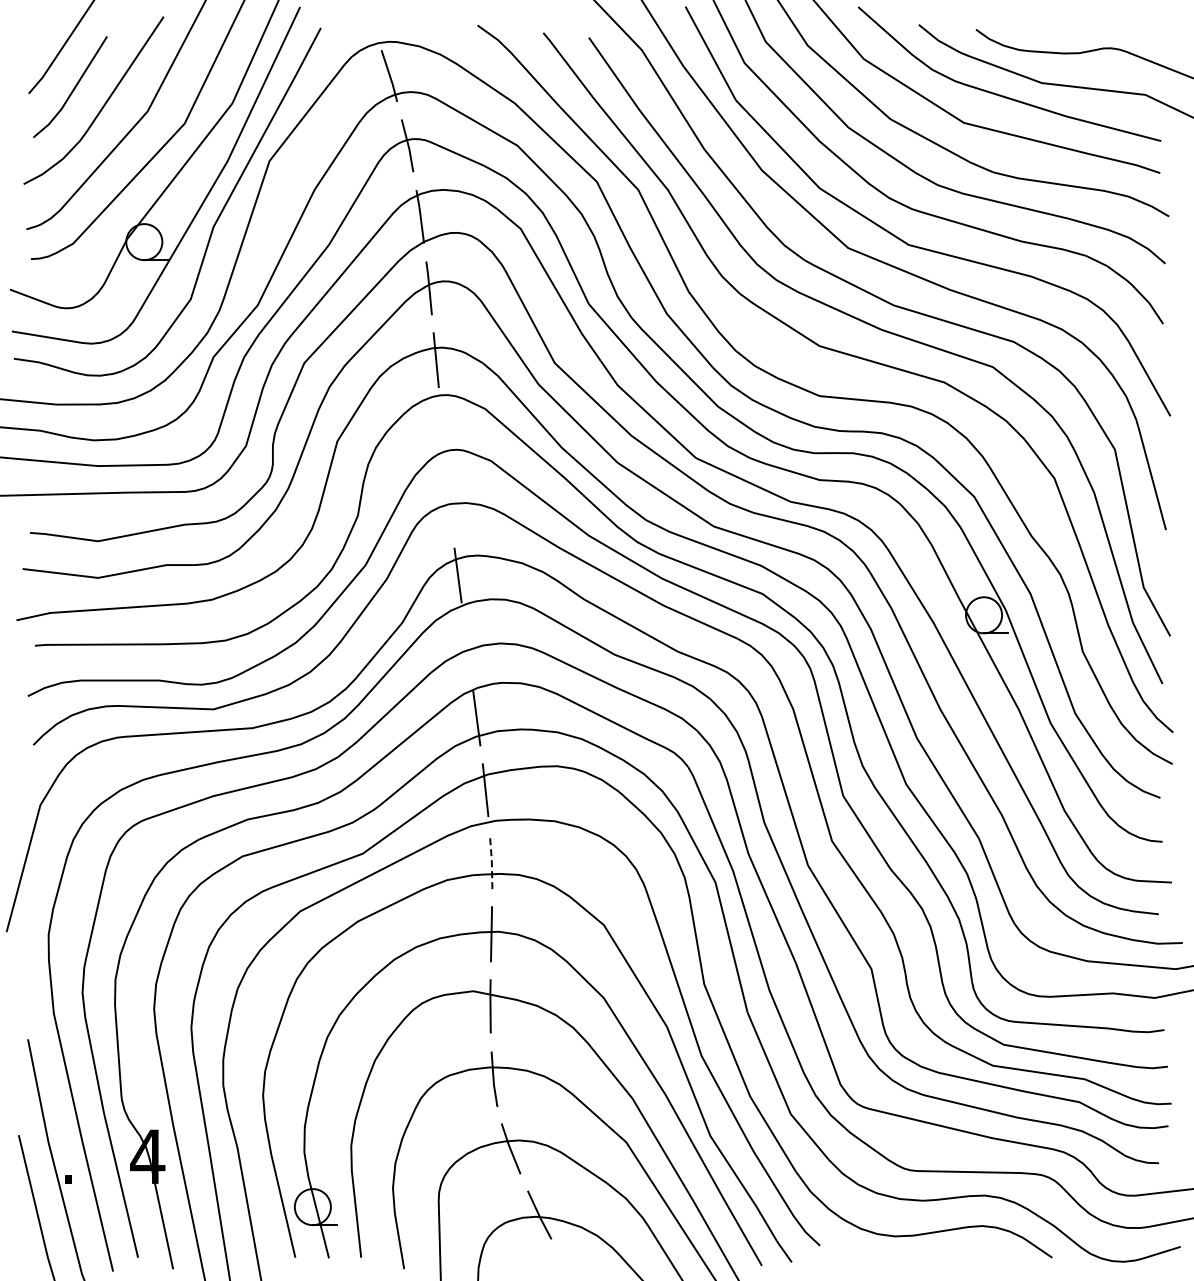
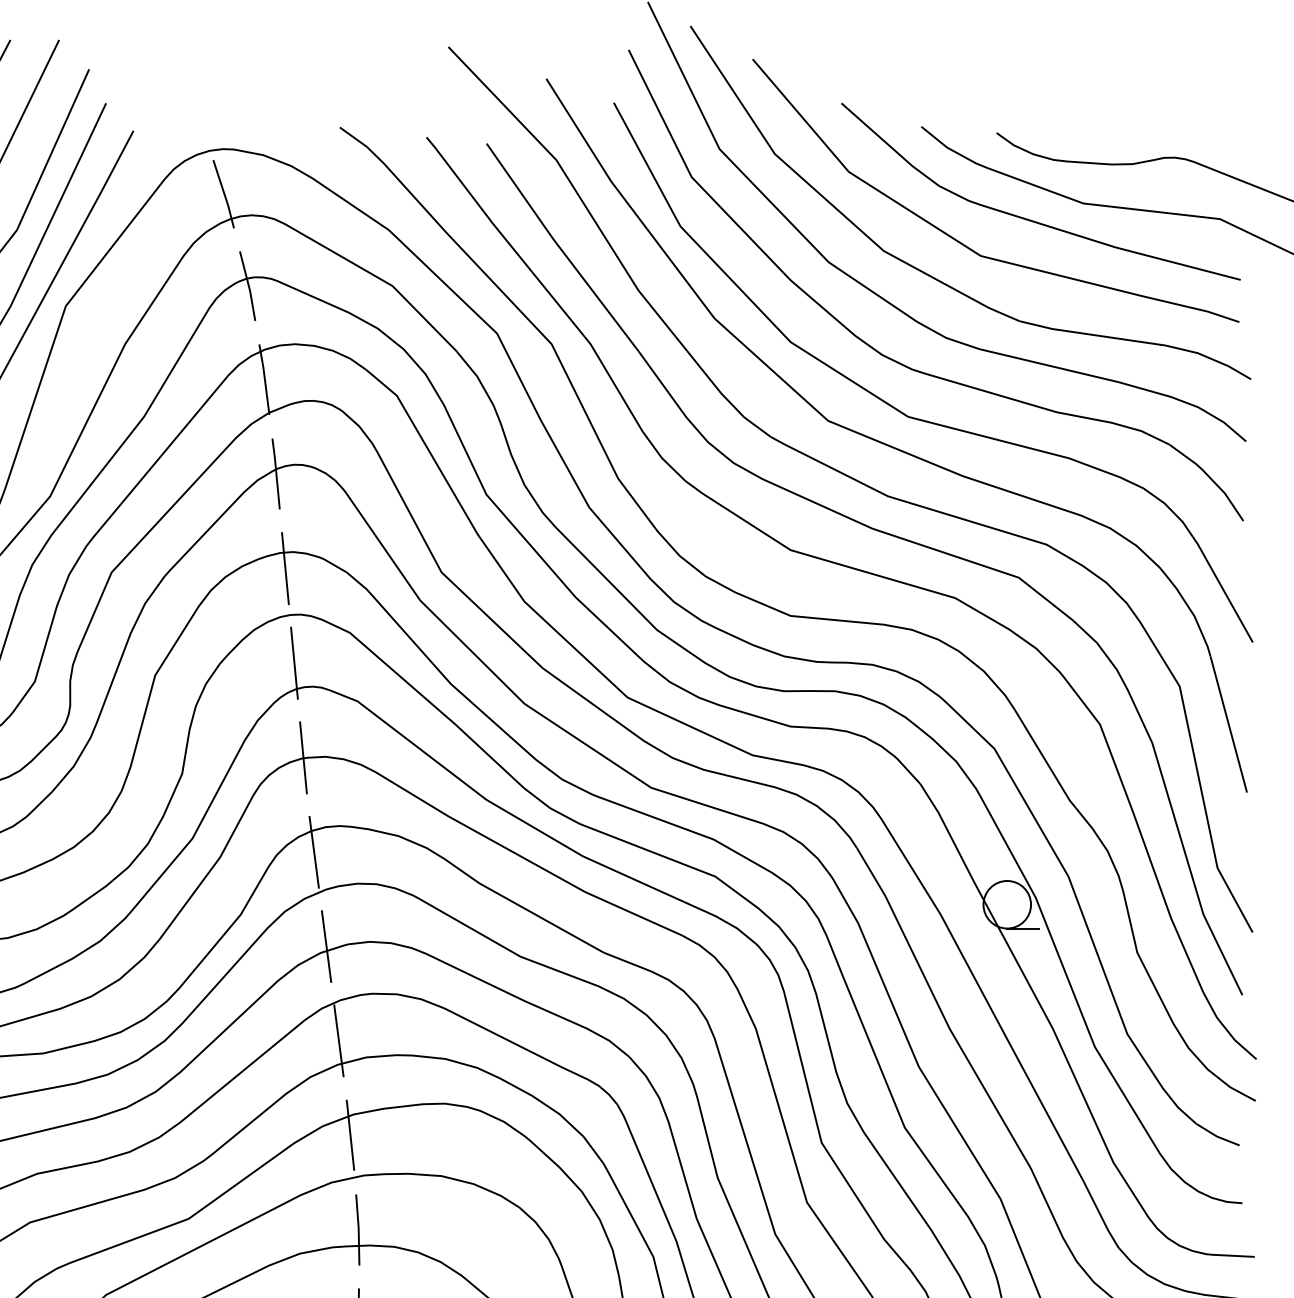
line: (442, 431) -> (293, 662), added
line: (449, 503) -> (302, 757), added
line: (466, 646) -> (325, 945), added
line: (491, 861) -> (358, 1229), dashed -> solid

